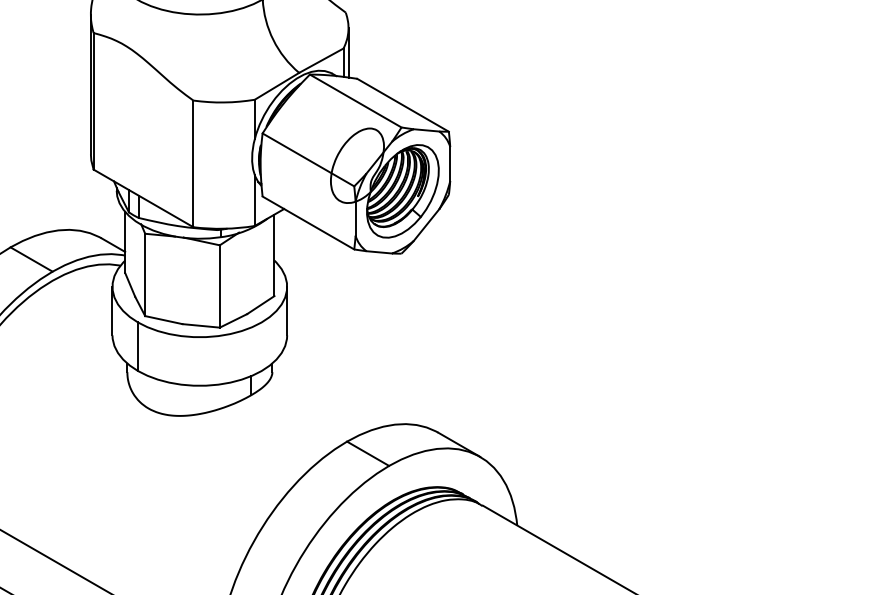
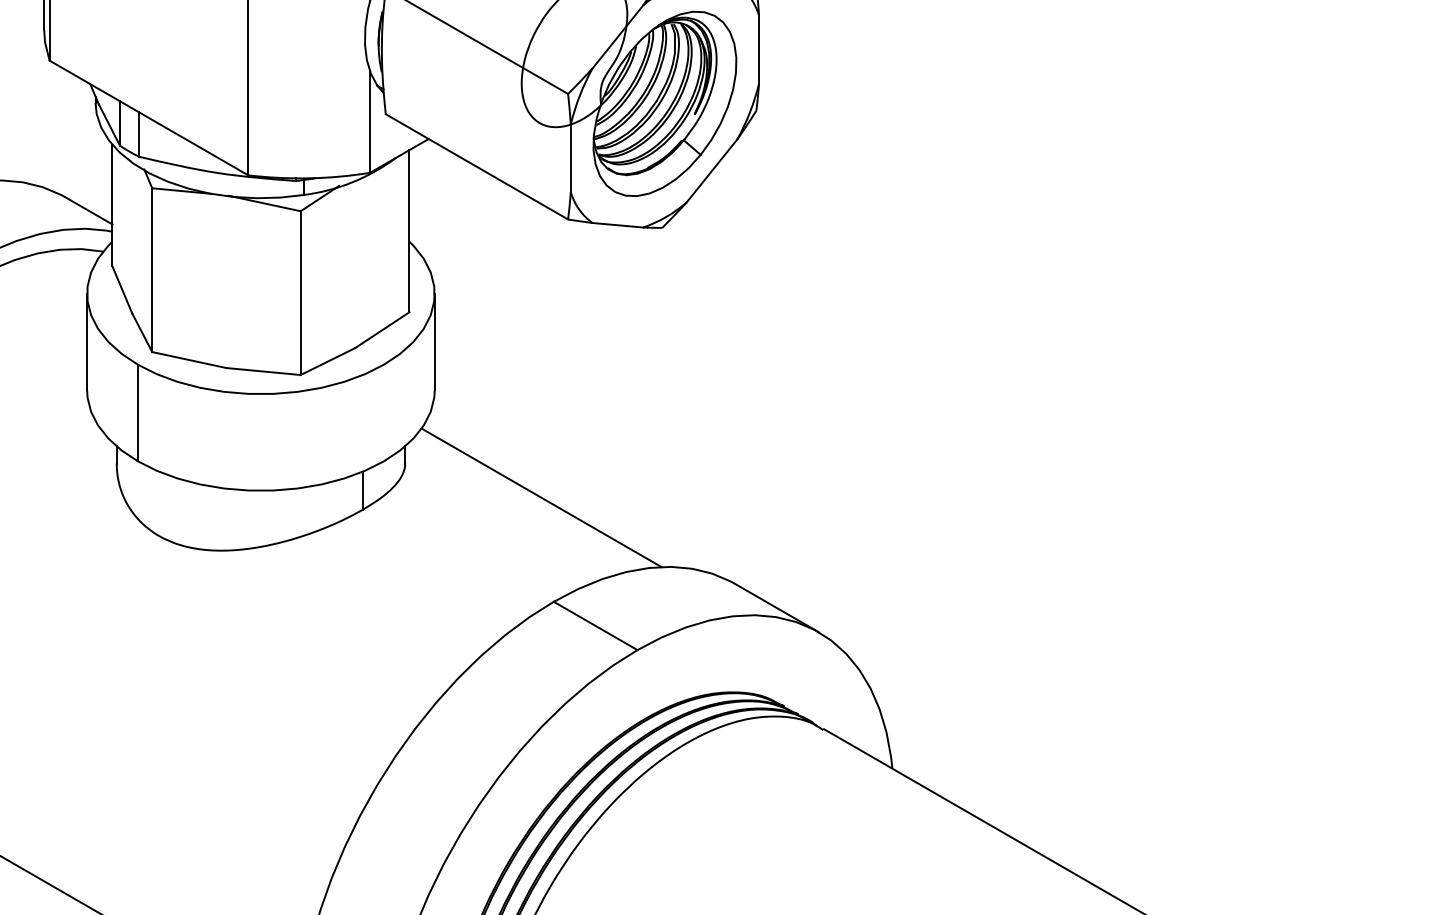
line: (340, 389) -> (540, 498), added

